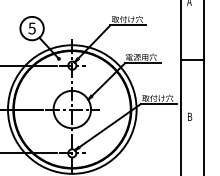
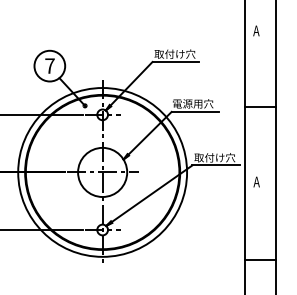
text: (31, 28) -> (49, 65), 5 -> 7
text: (189, 116) -> (256, 181), B -> A

